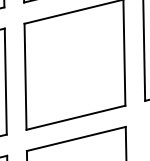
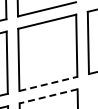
line: (76, 117) -> (48, 83), solid -> dashed
line: (76, 139) -> (48, 96), solid -> dashed

